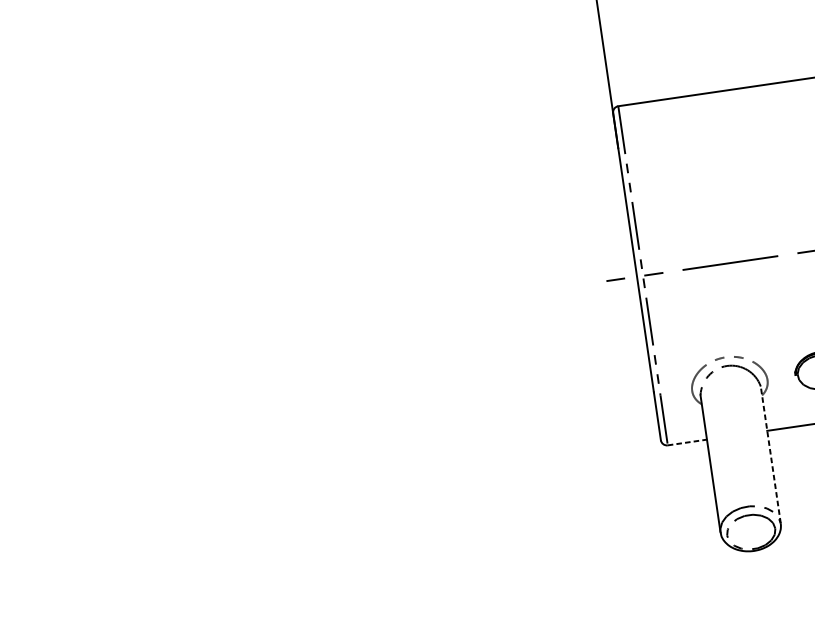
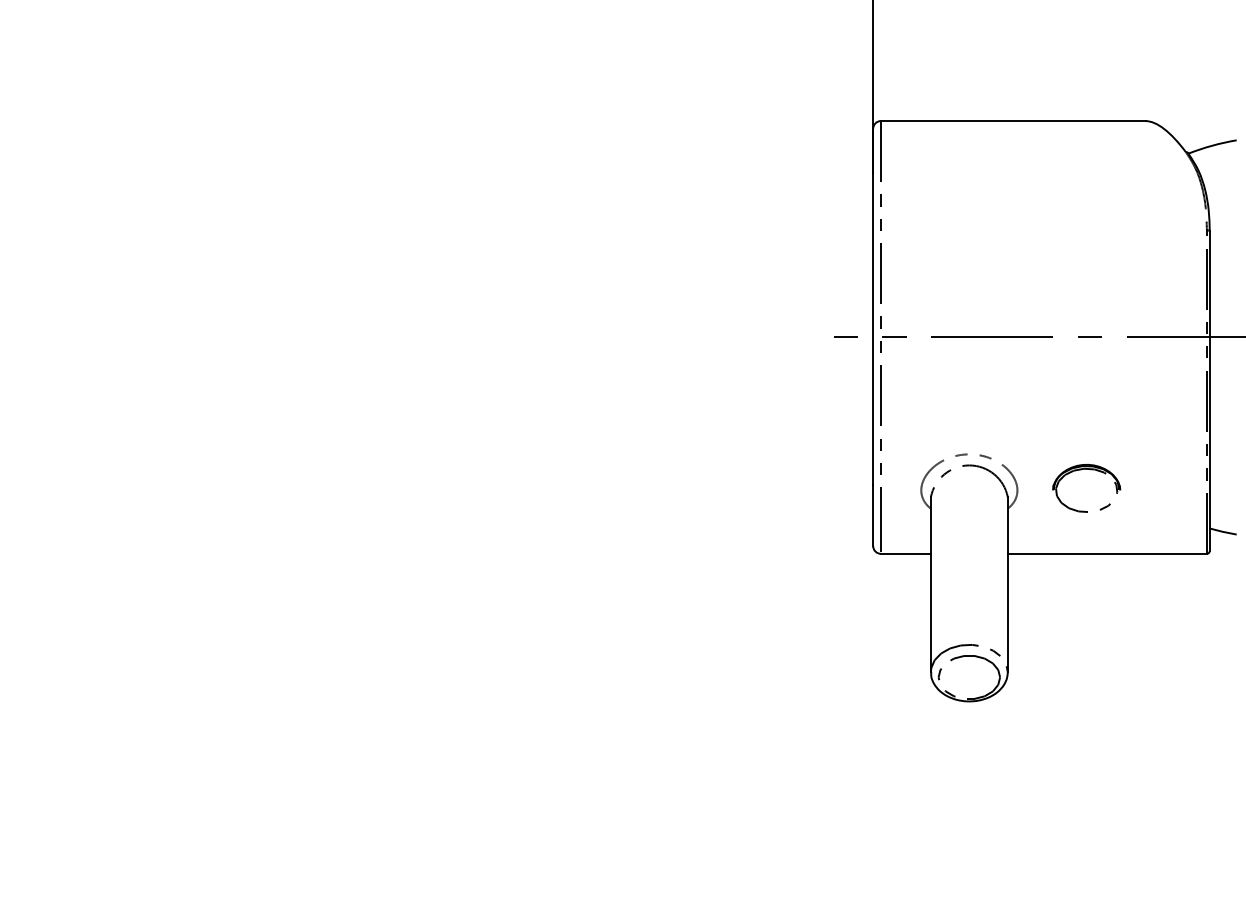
line: (687, 442) -> (906, 553), dashed -> solid
line: (770, 454) -> (1007, 584), dashed -> solid

